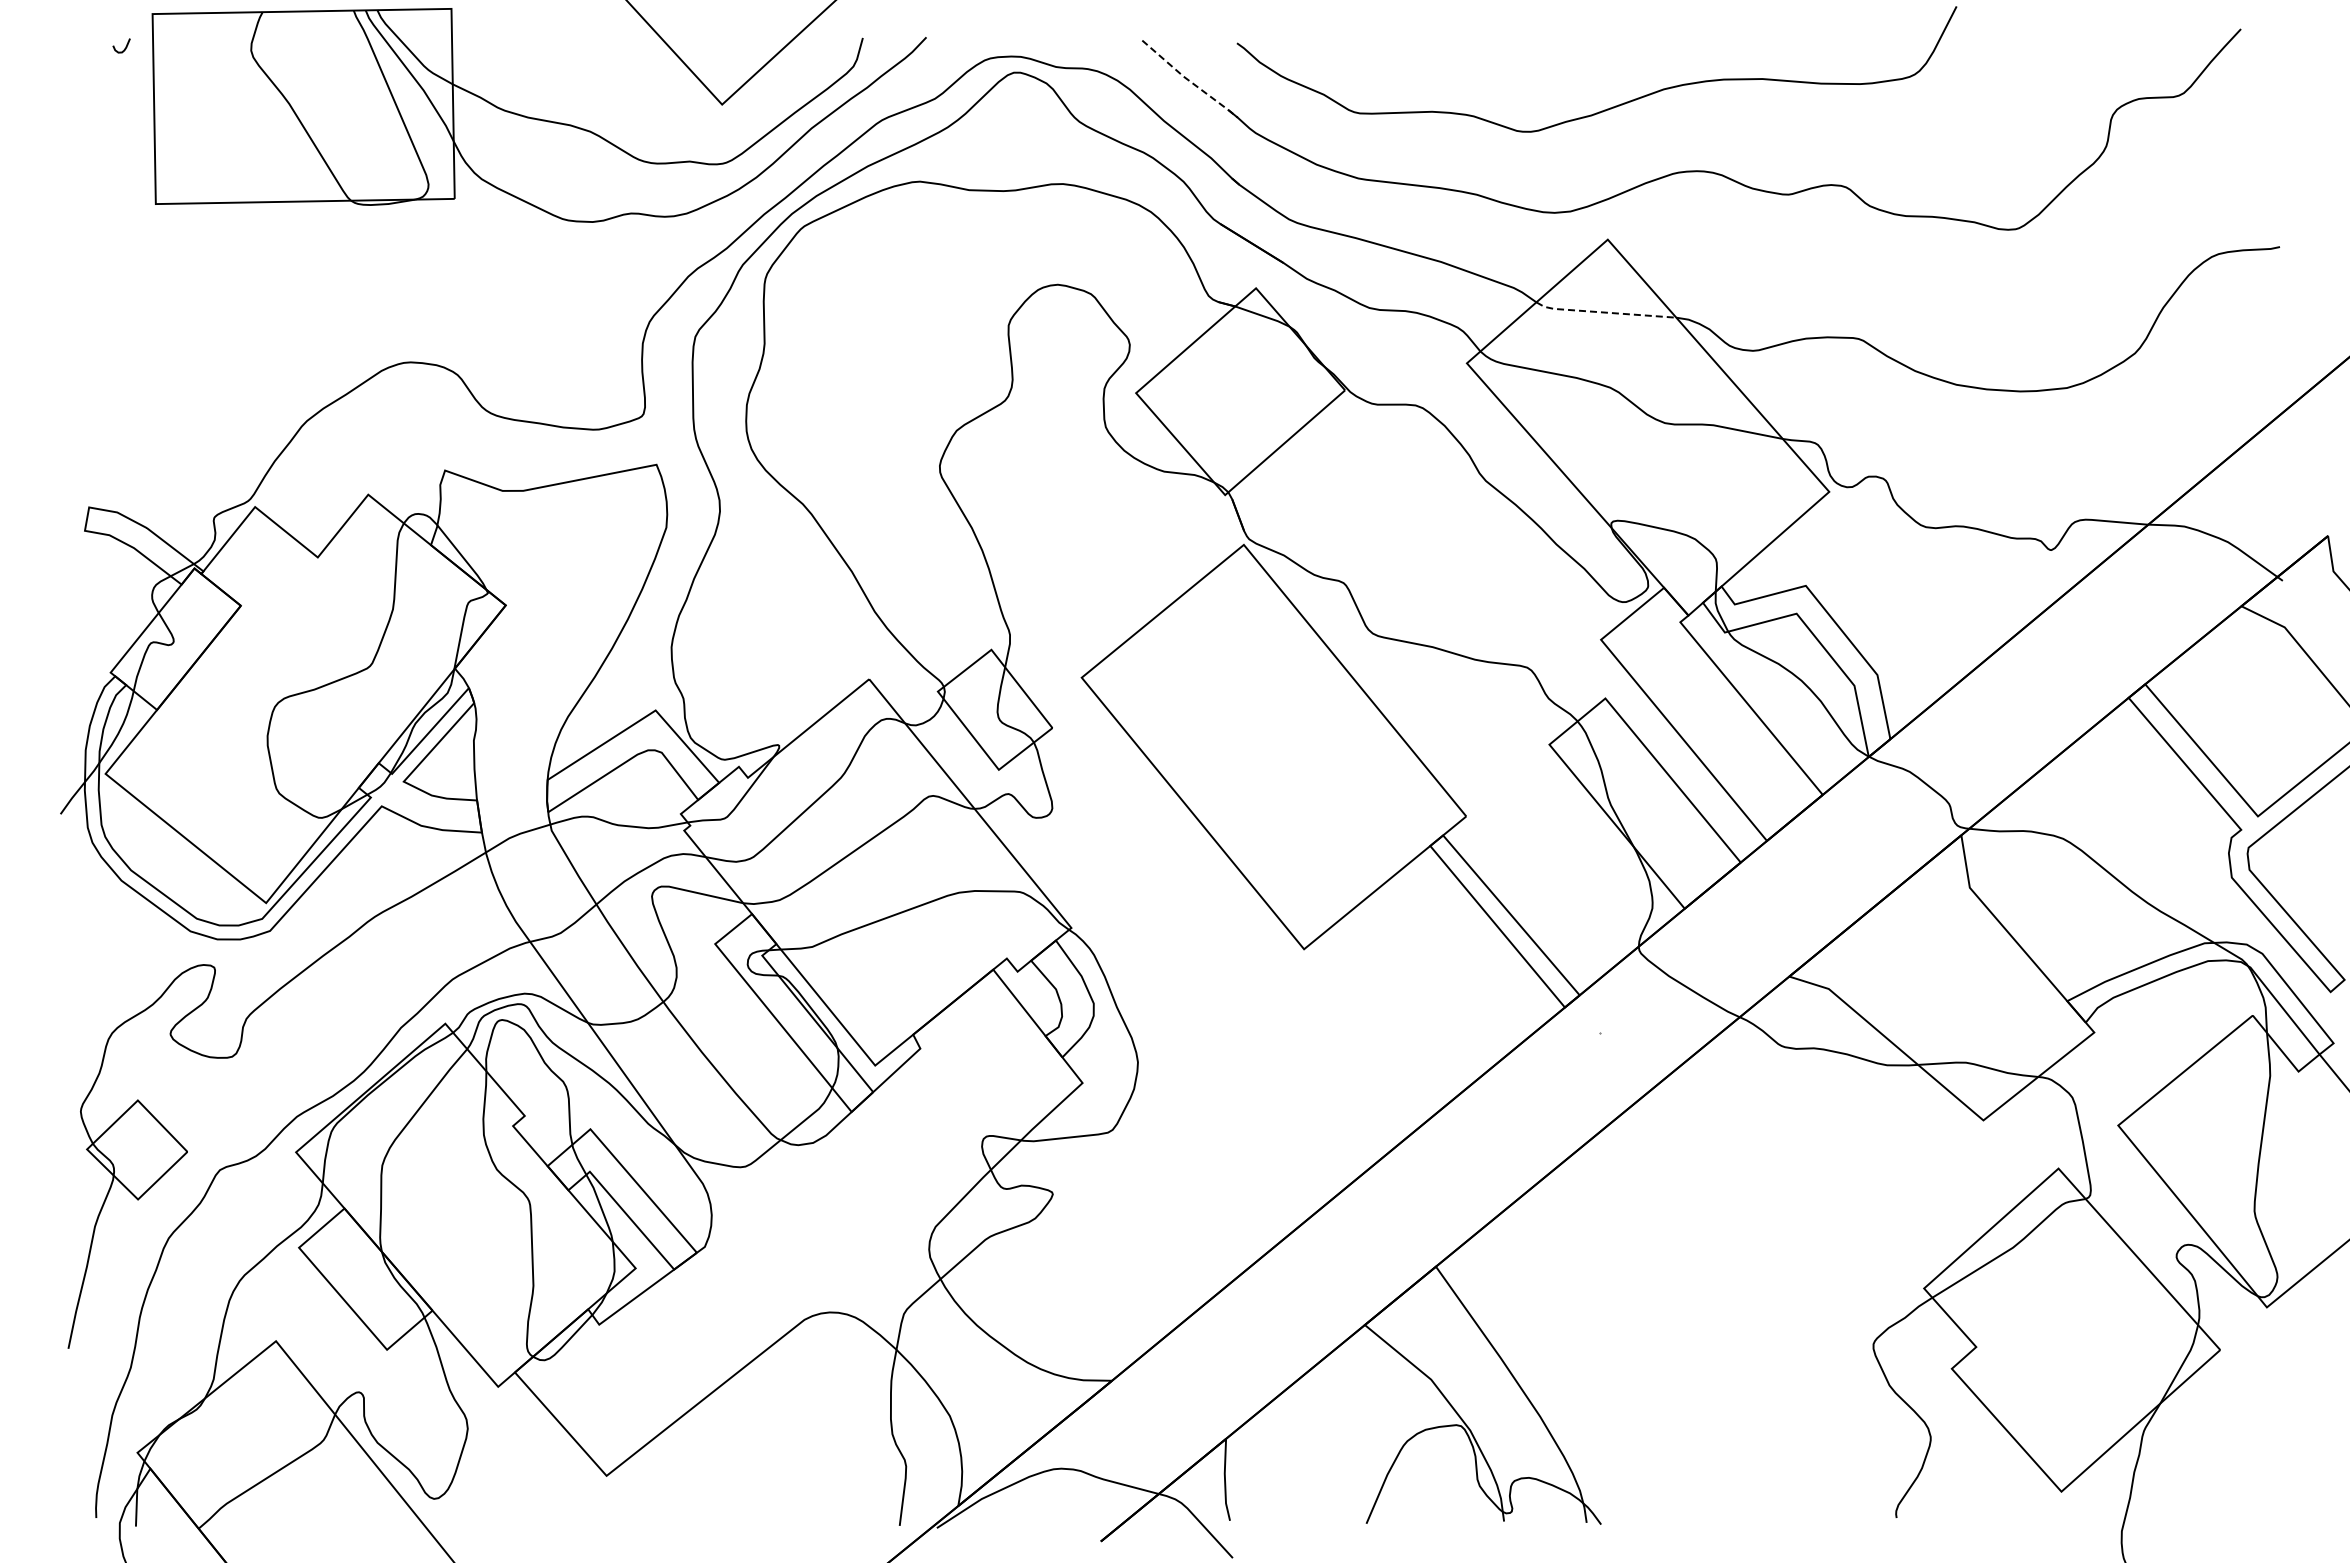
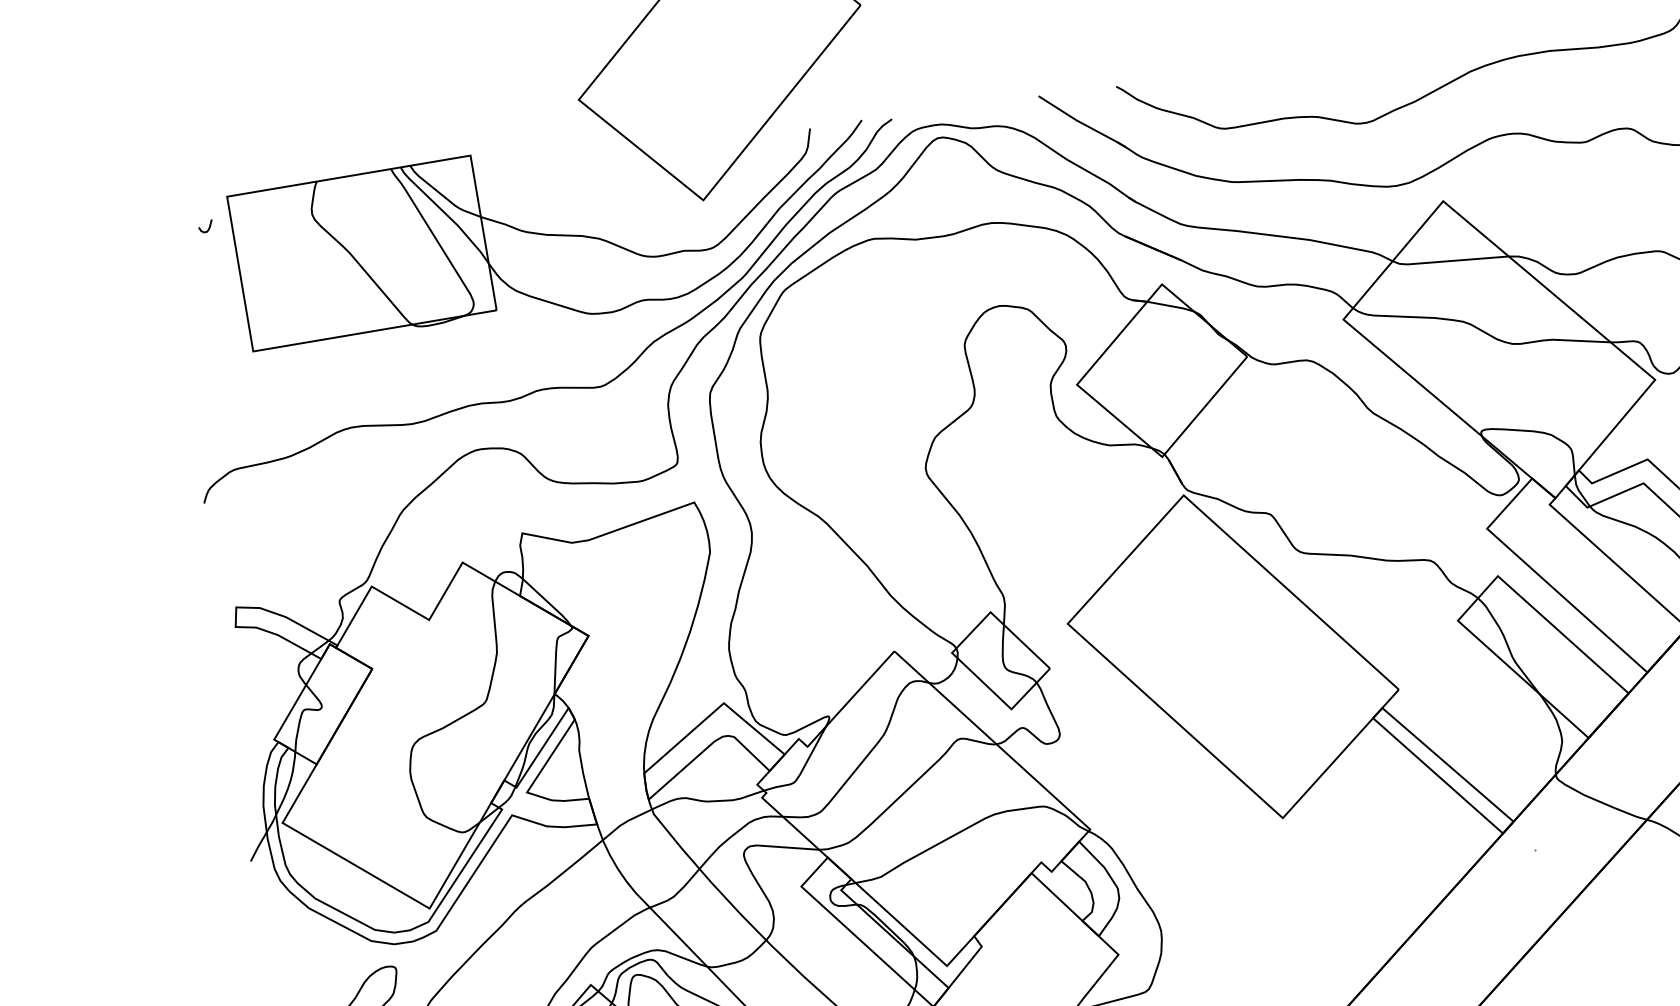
line: (1189, 80) -> (1081, 122), dashed -> solid
curve: (514, 301) -> (558, 386), added
line: (1604, 312) -> (1449, 261), dashed -> solid

